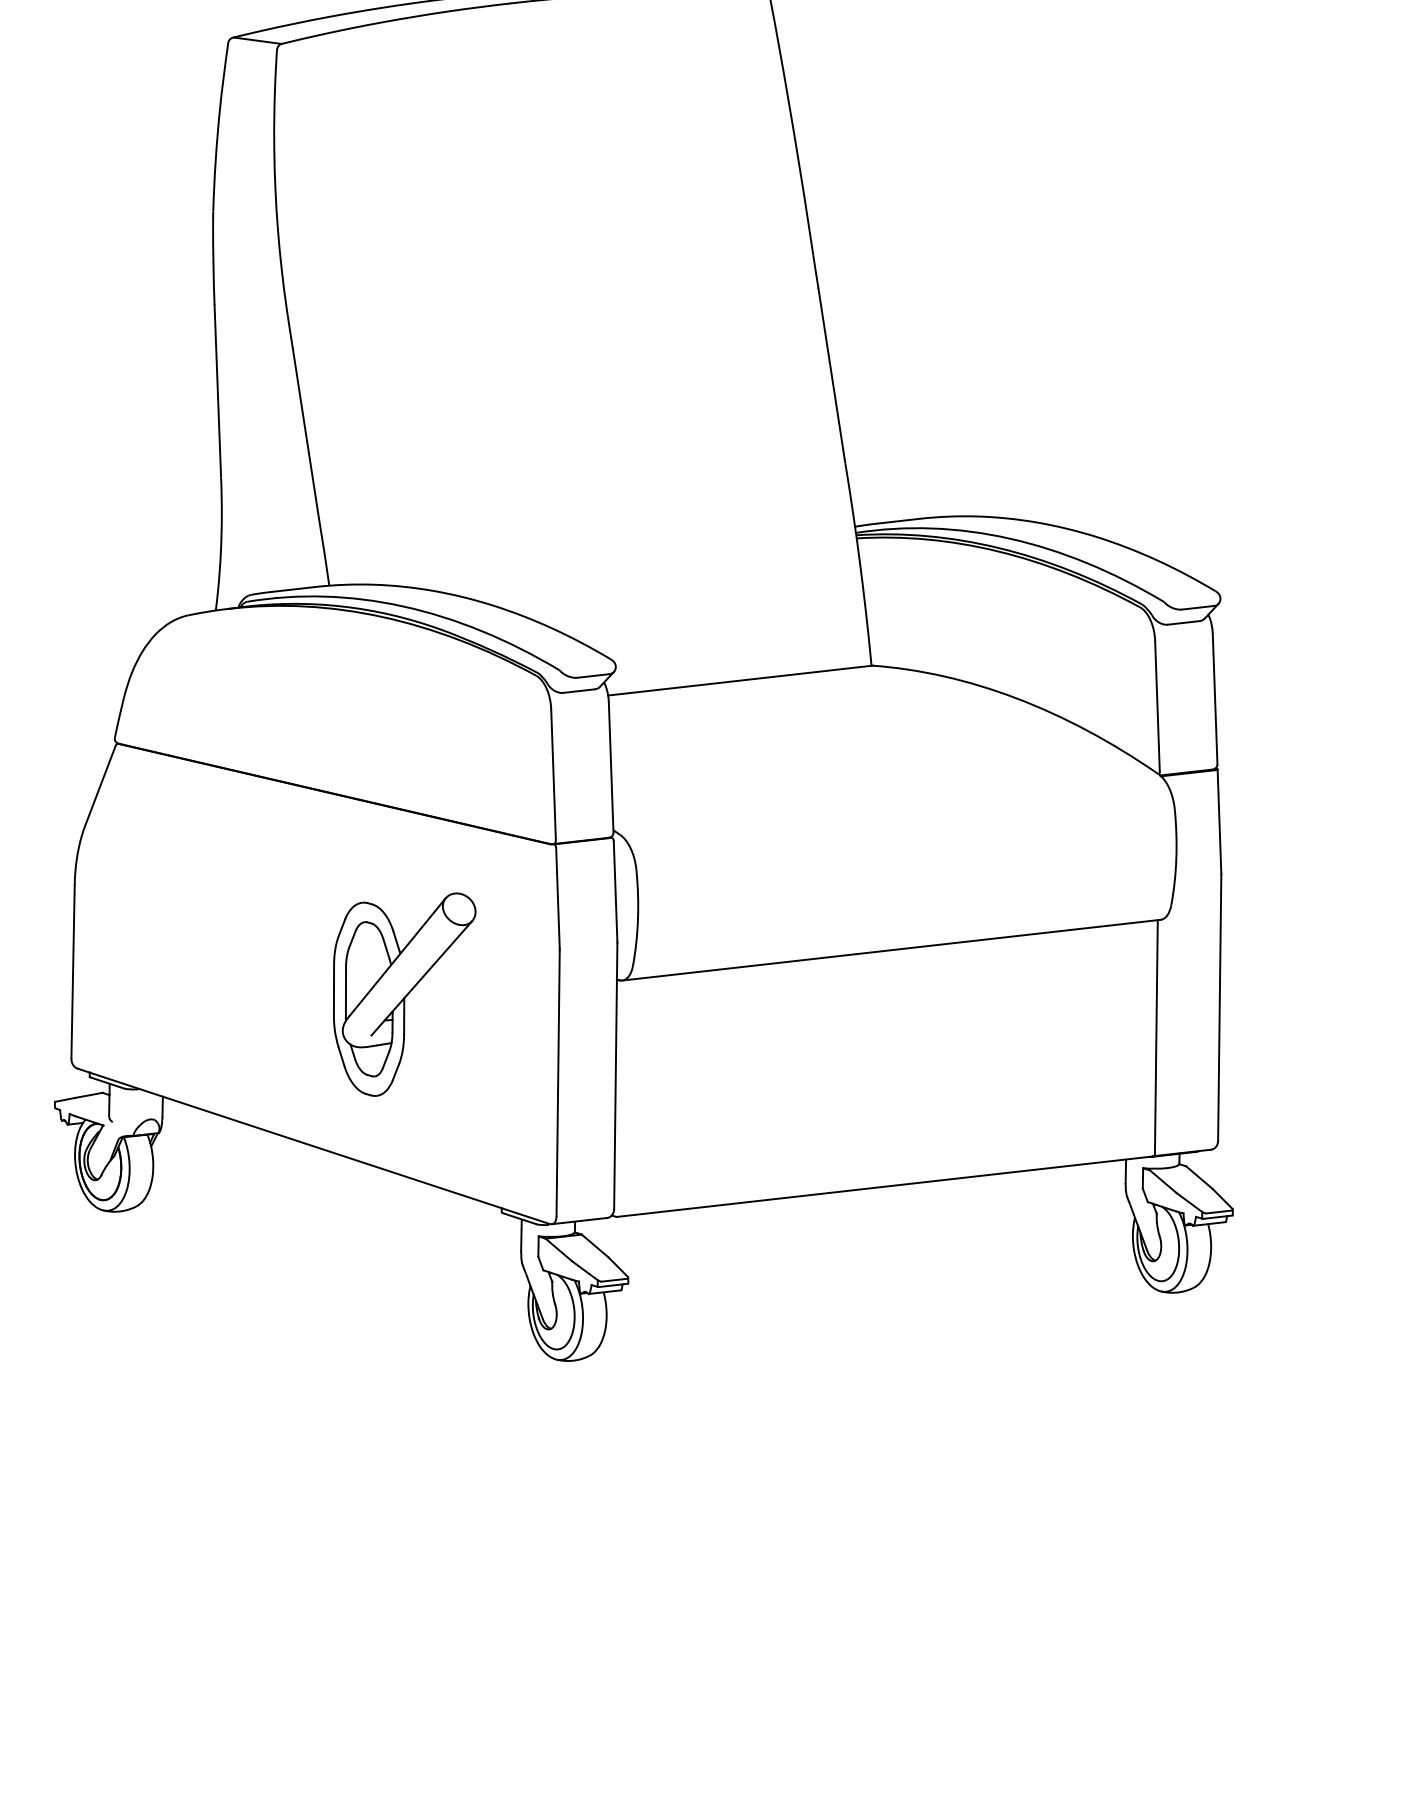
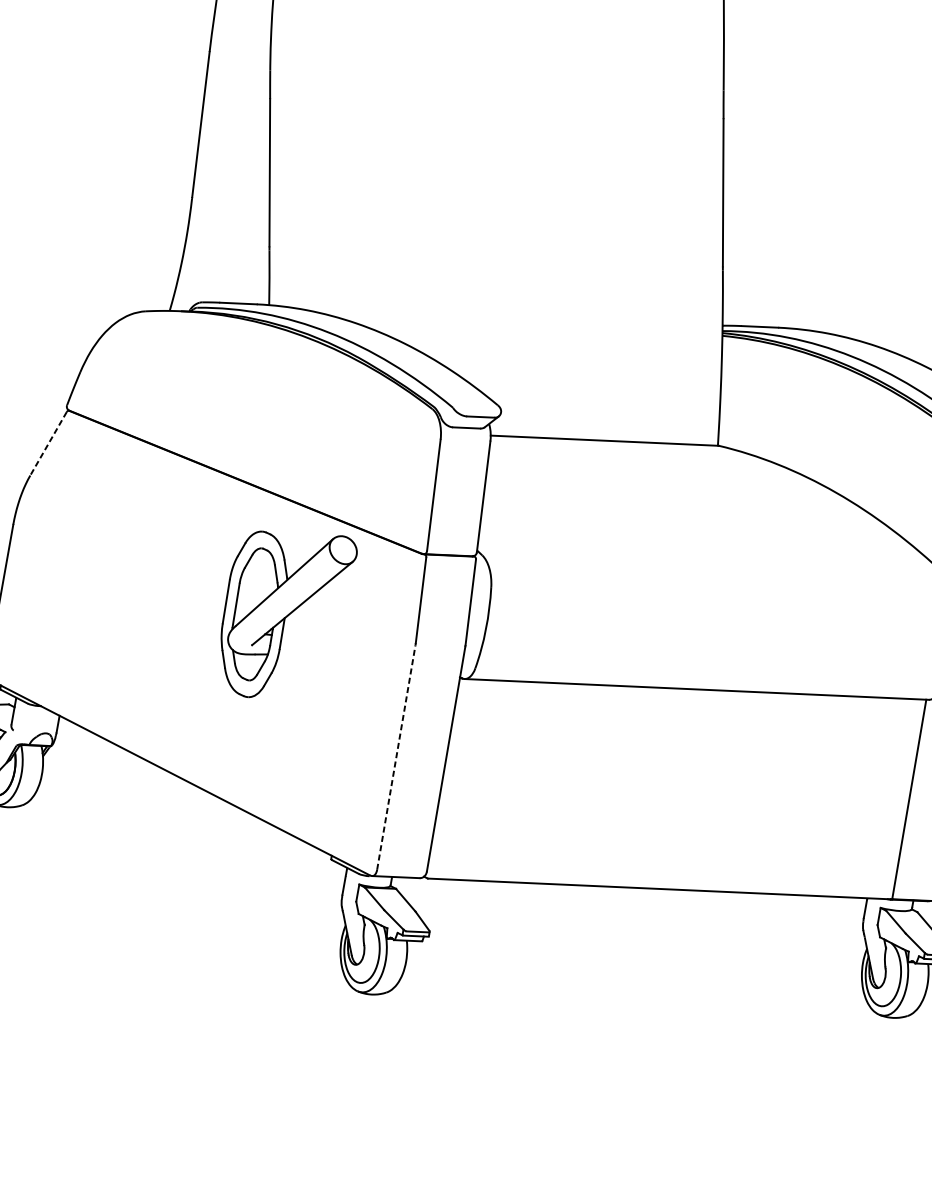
line: (100, 785) -> (48, 443), solid -> dashed
part: (404, 994) -> (285, 615), moved
line: (558, 1083) -> (396, 757), solid -> dashed

